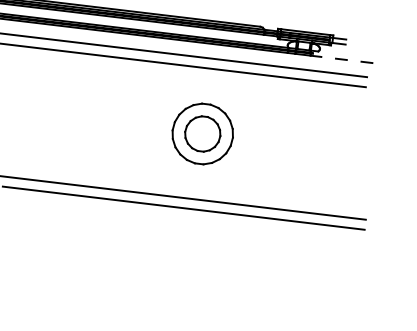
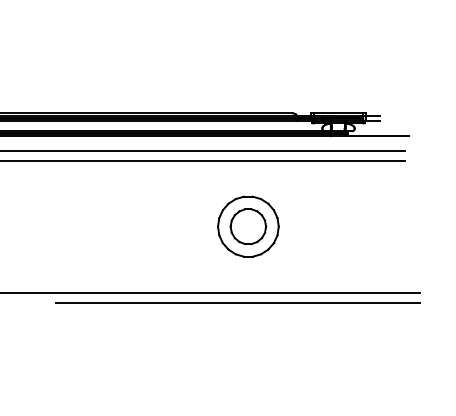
line: (341, 59) -> (377, 136), dashed -> solid

